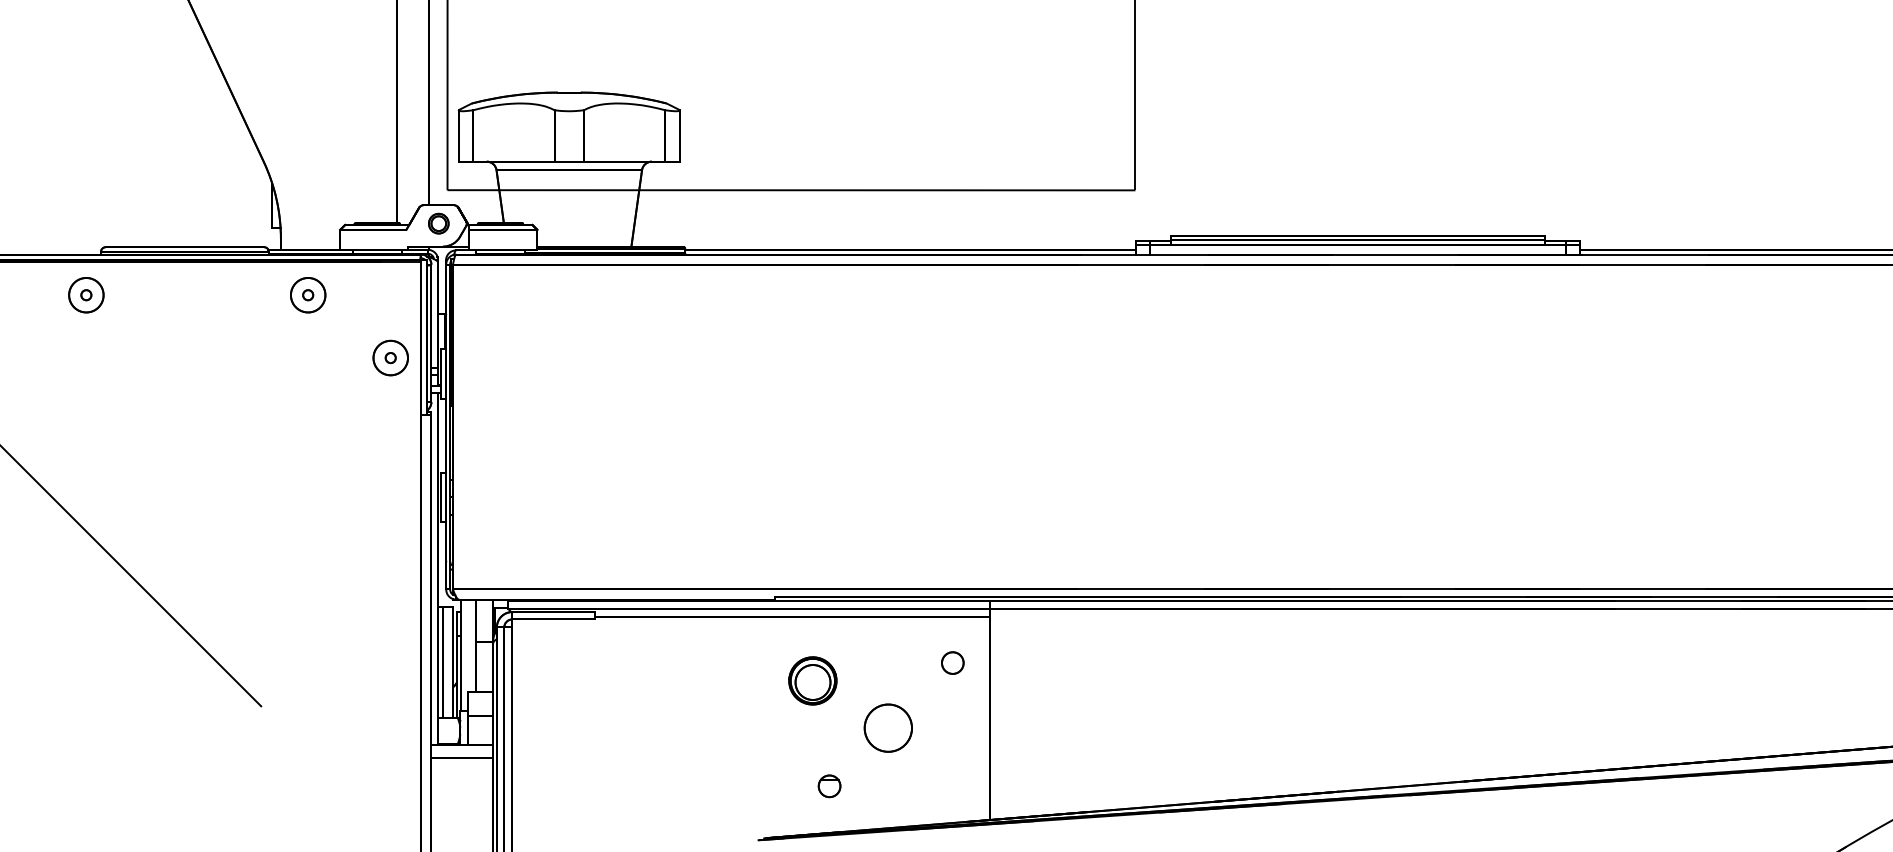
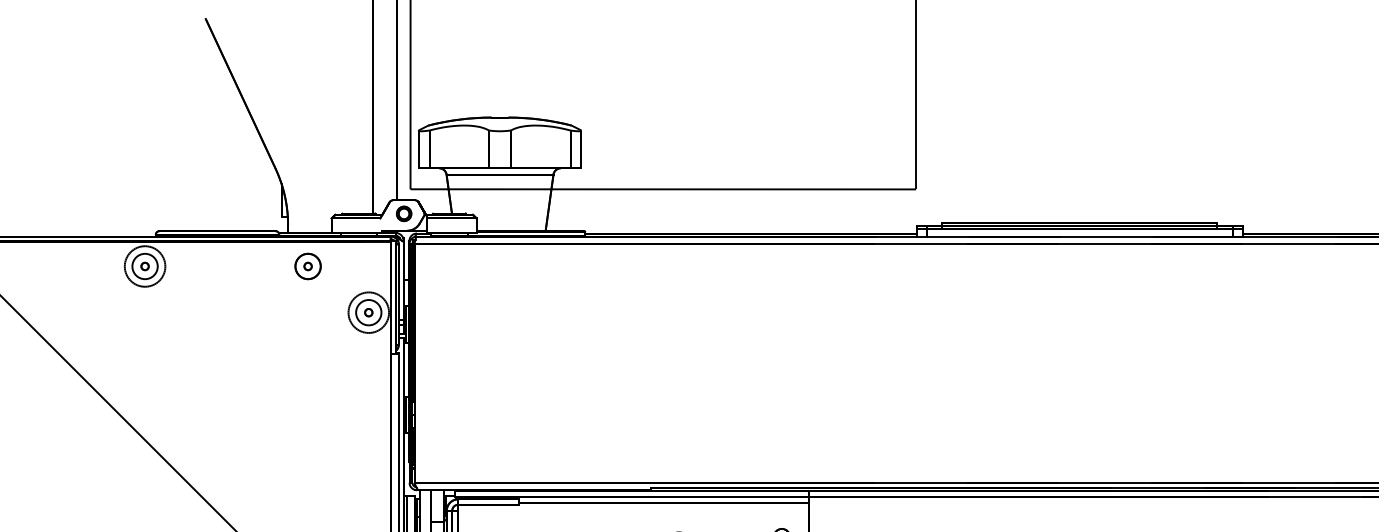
circle: (86, 294) -> (145, 265), size x1.6
circle: (390, 357) -> (368, 312), size x1.6

